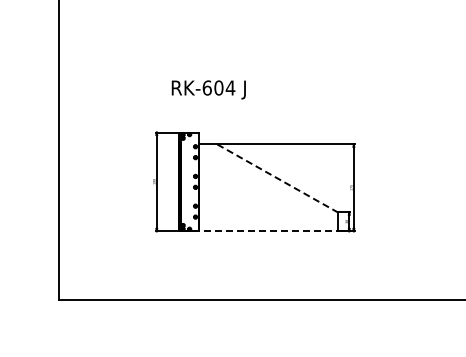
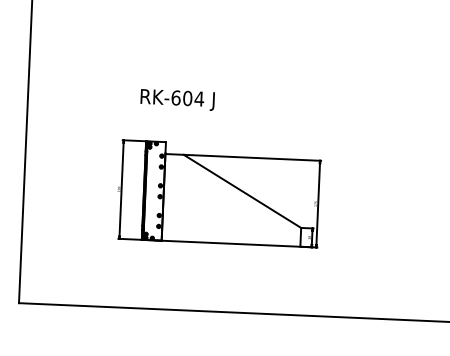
line: (278, 178) -> (243, 191), dashed -> solid
line: (265, 231) -> (228, 243), dashed -> solid

